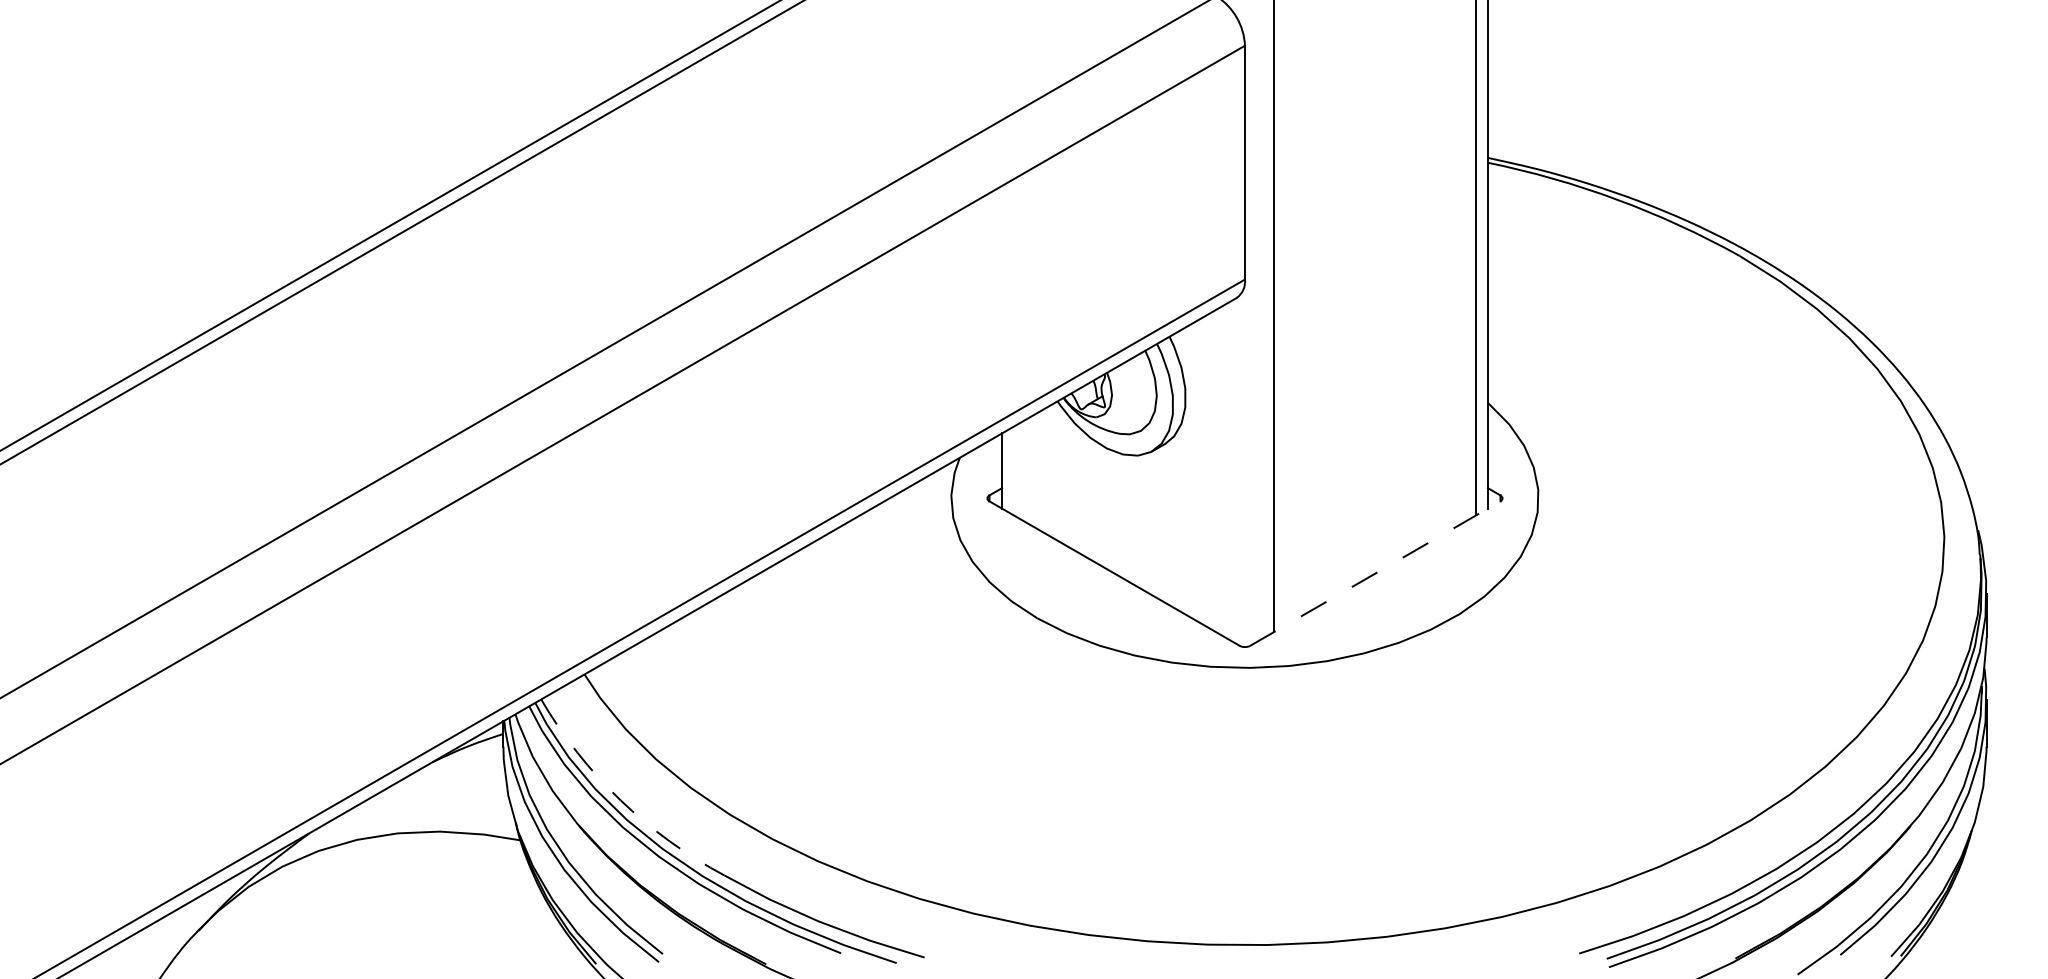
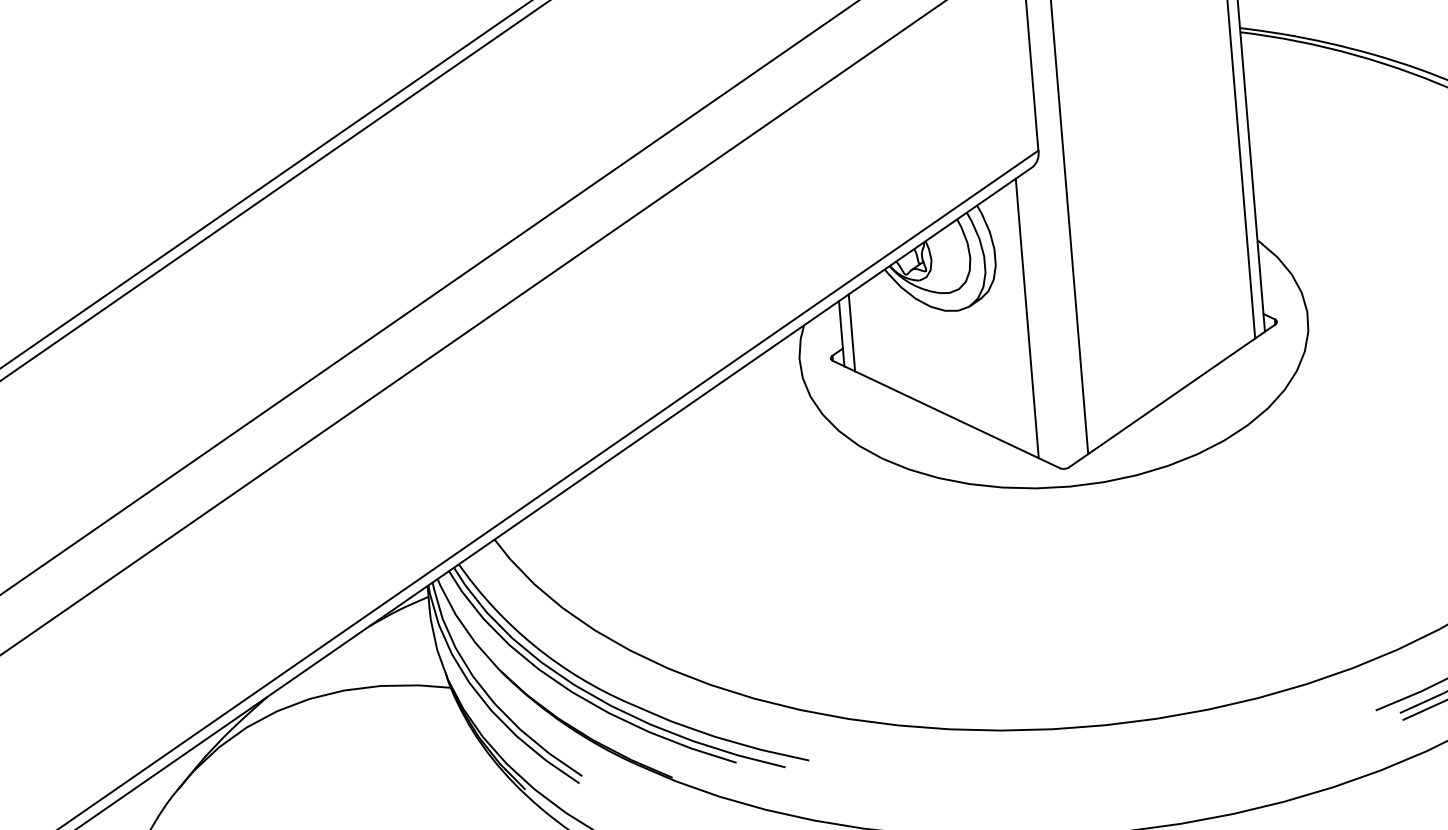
line: (1013, 470) -> (851, 332), added
line: (1216, 470) -> (1027, 318), added
line: (1375, 573) -> (1172, 395), dashed -> solid
arc: (620, 800) -> (534, 646), dashed -> solid

